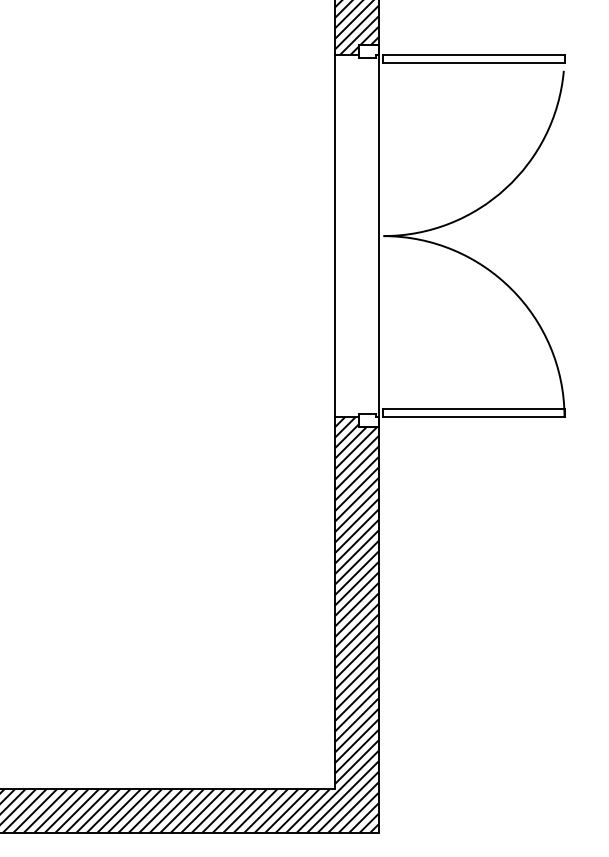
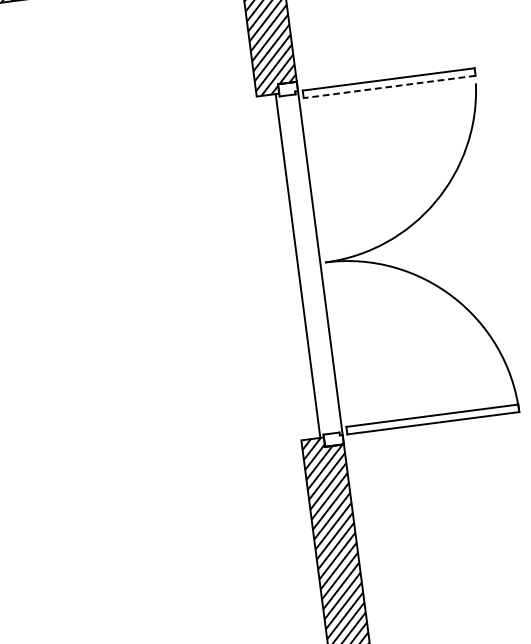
line: (473, 62) -> (389, 86), solid -> dashed
line: (334, 236) -> (297, 266), moved

